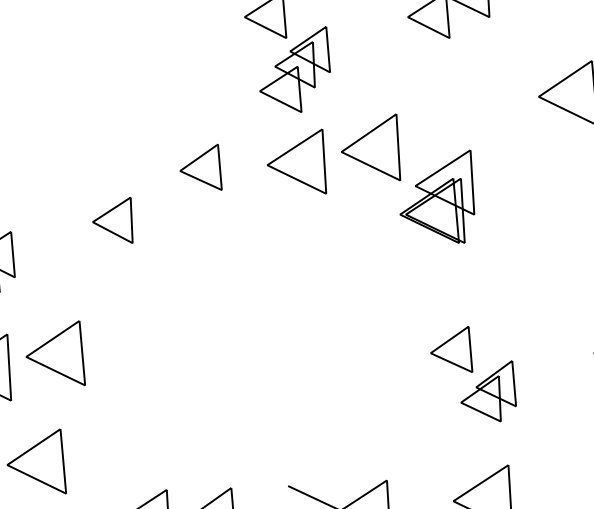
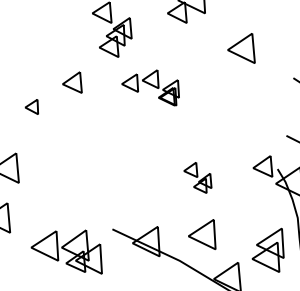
part: (370, 178) -> (150, 87), size x0.6
part: (112, 219) -> (31, 106), size x0.7
part: (472, 373) -> (197, 177), size x0.7

